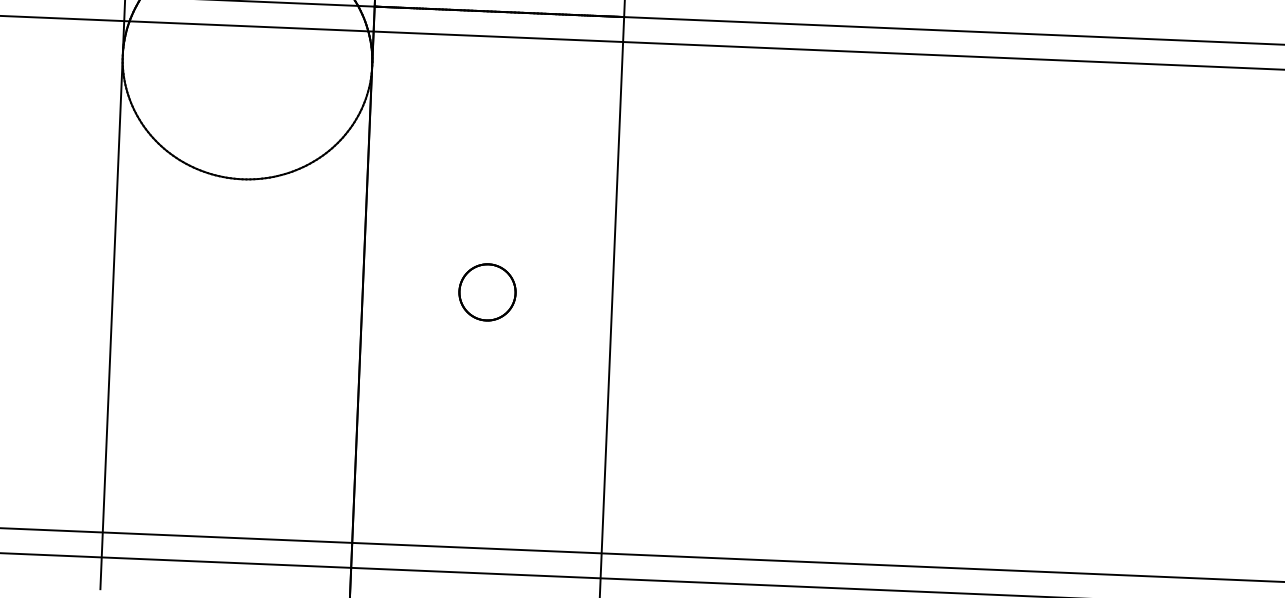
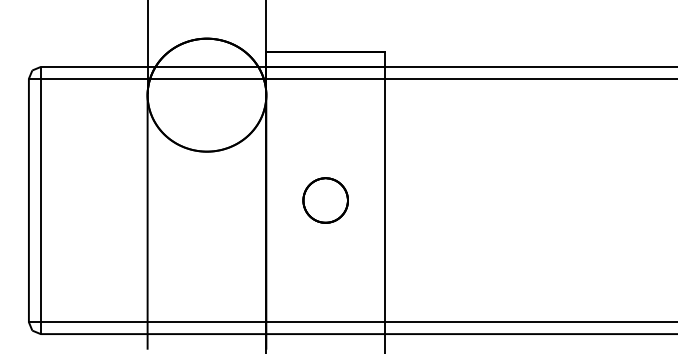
part: (487, 292) -> (325, 200), size x1.67

